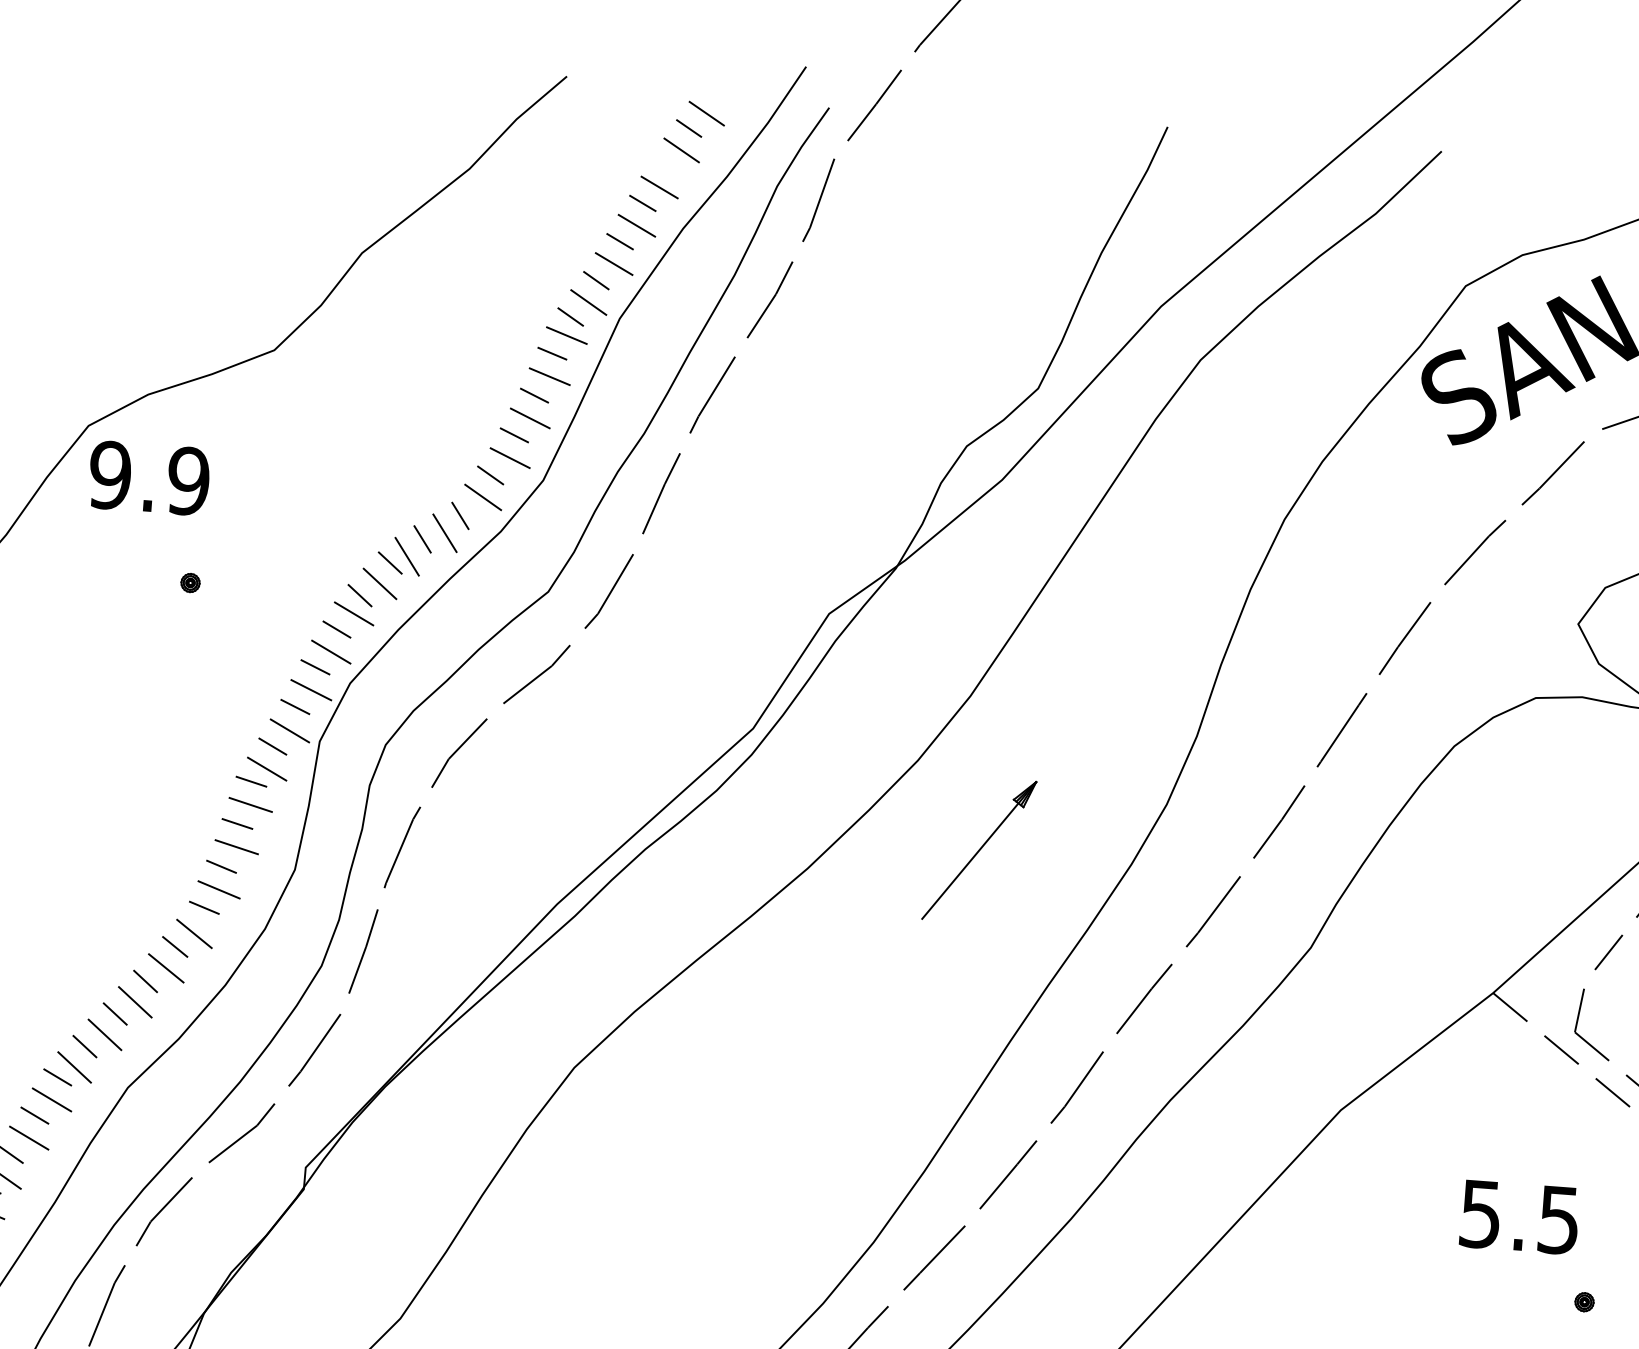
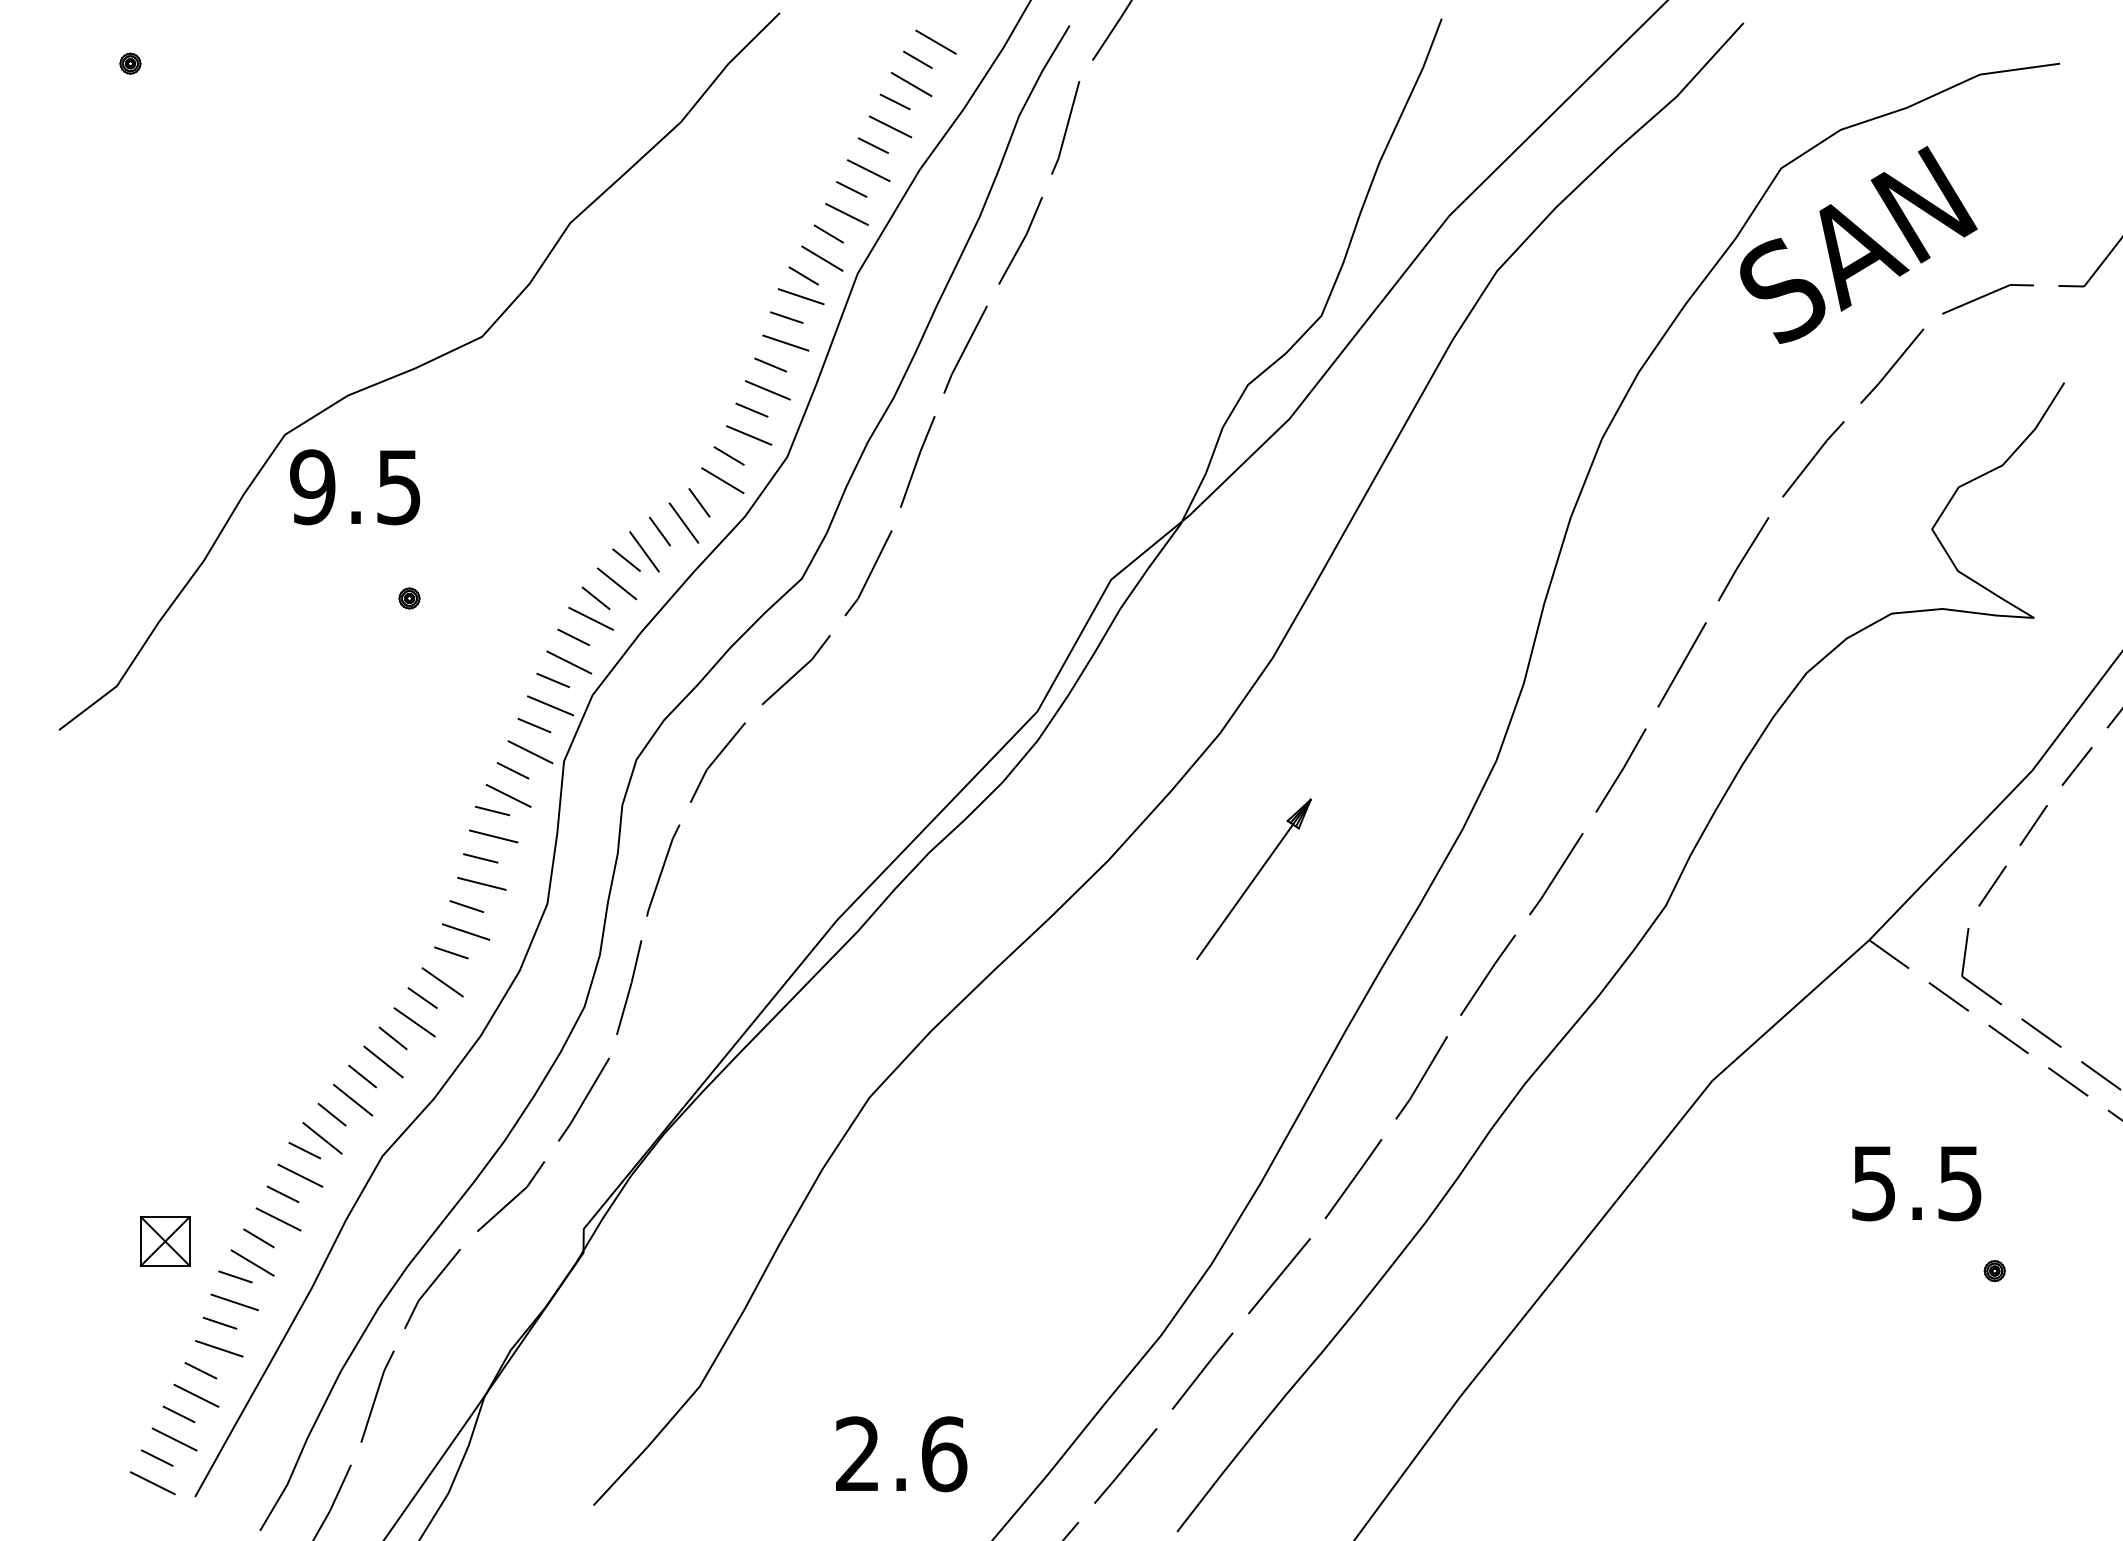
line: (664, 164) -> (894, 101), added
text: (188, 481) -> (398, 487), 9.9 -> 9.5
part: (978, 849) -> (1253, 878), moved

